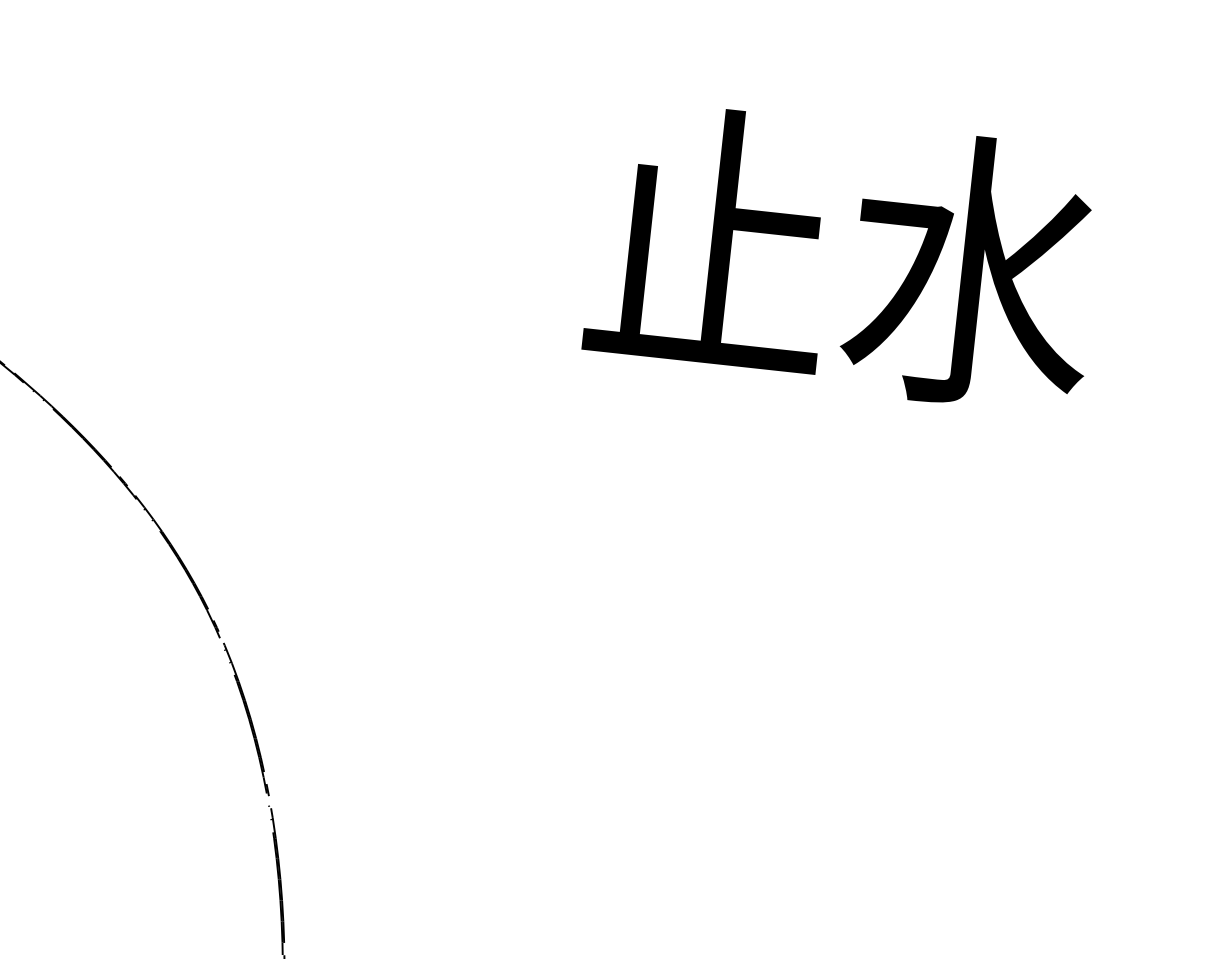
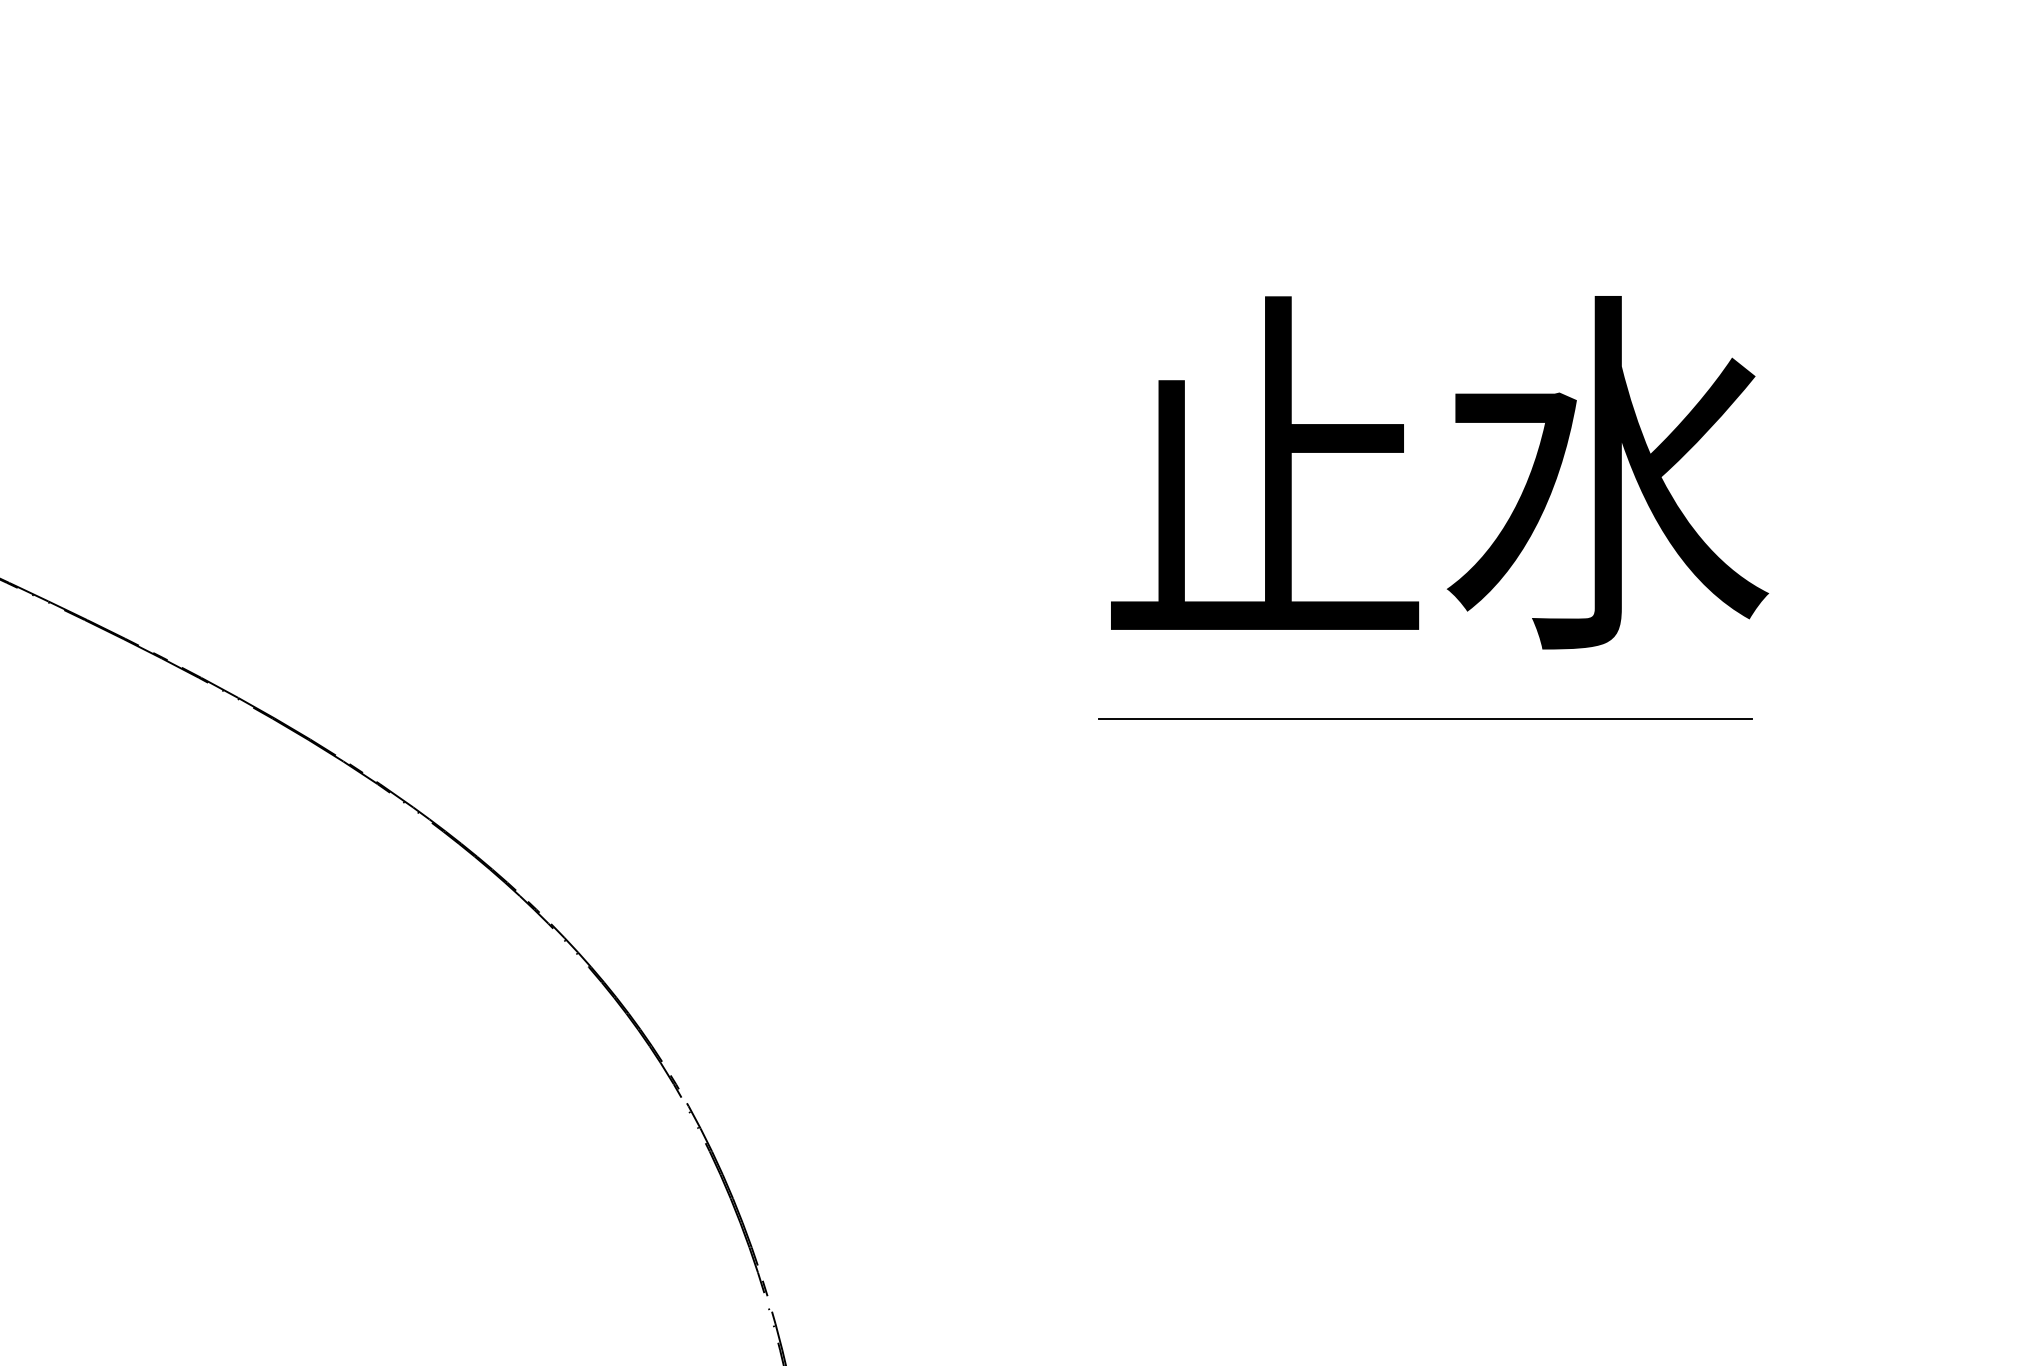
text: (844, 257) -> (1440, 472), moved
line: (816, 412) -> (1425, 719), added

